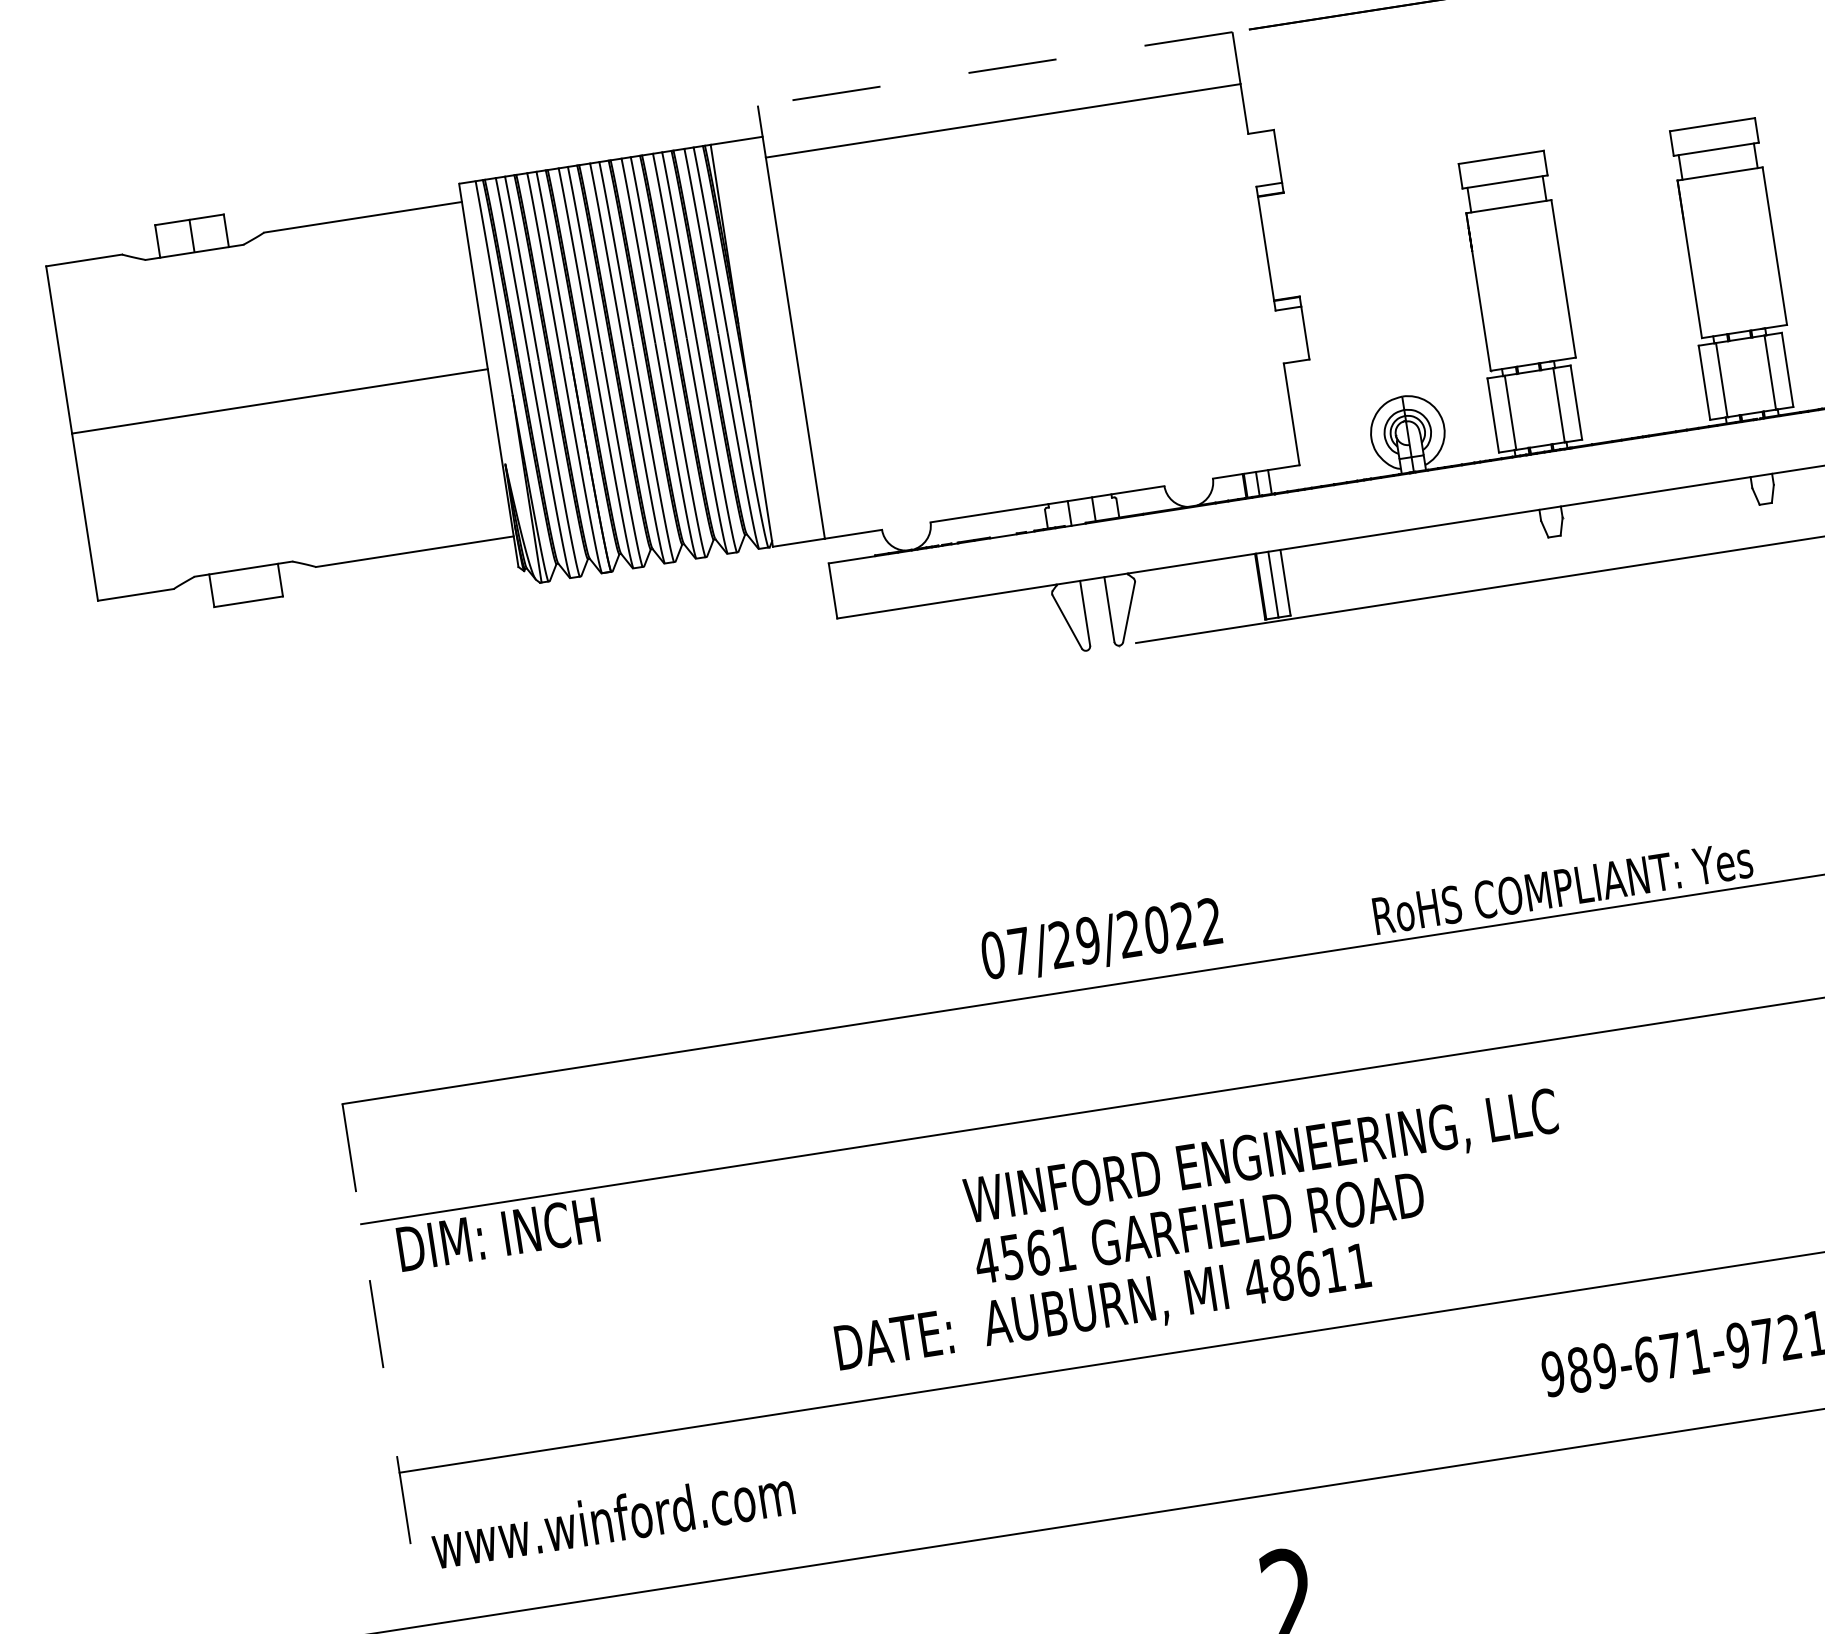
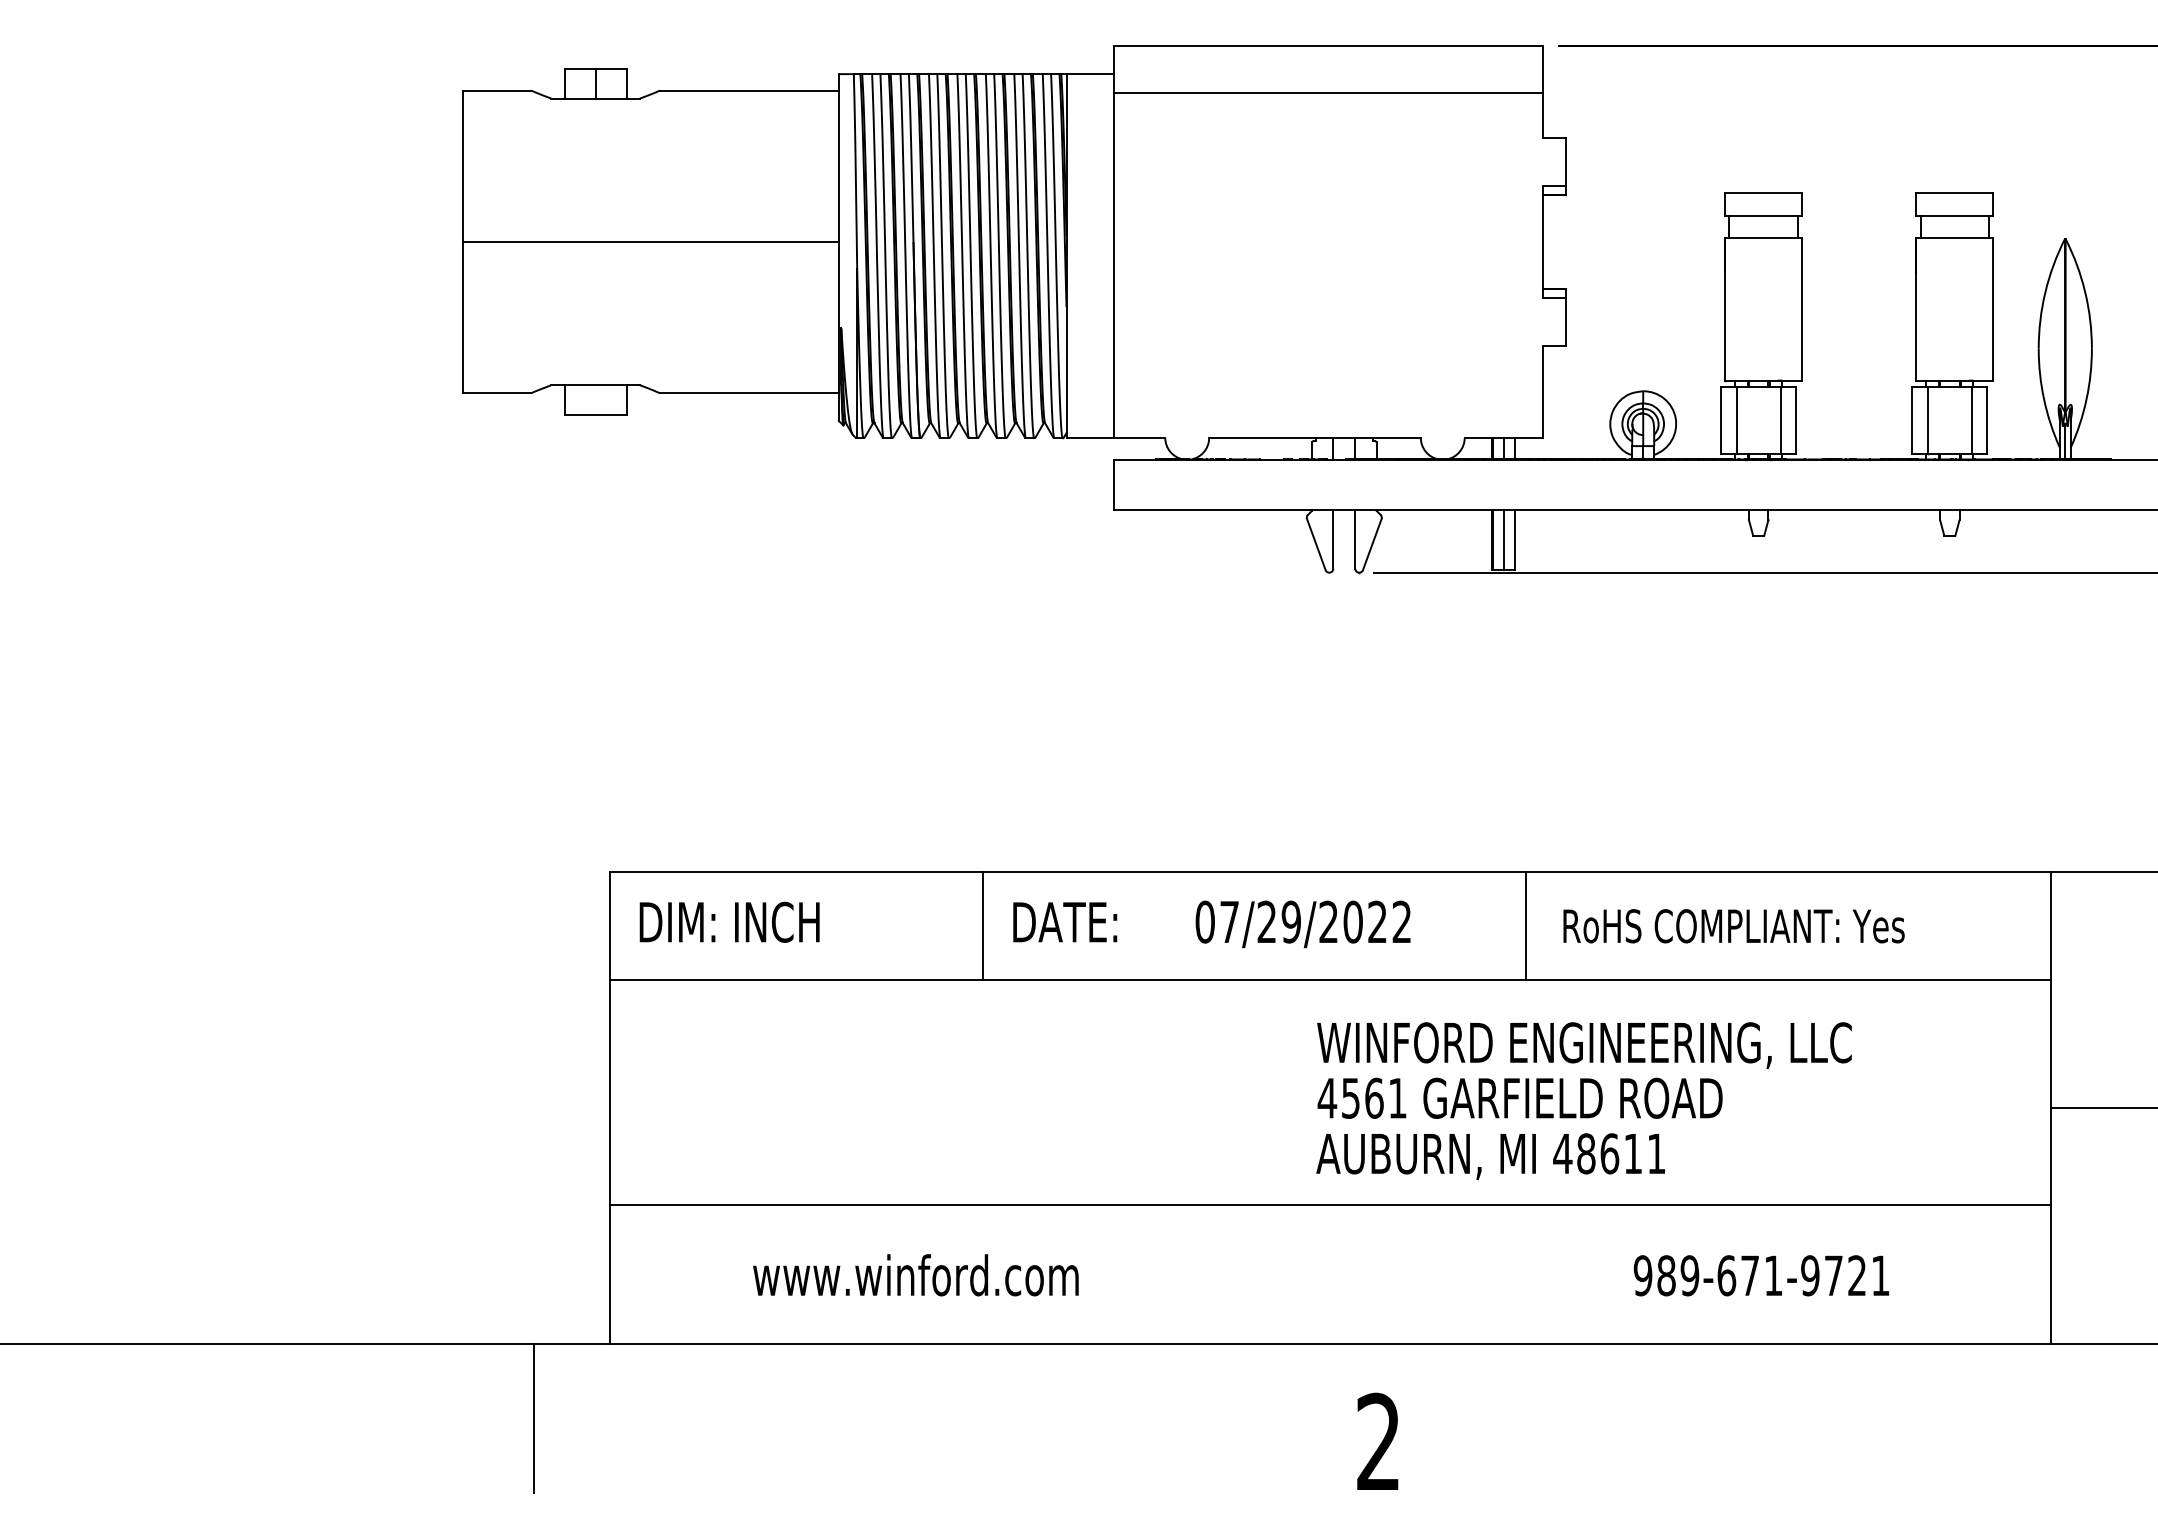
line: (995, 68) -> (1328, 45), dashed -> solid
text: (1562, 888) -> (1733, 926), moved
text: (1101, 941) -> (1302, 924), moved
line: (1364, 1006) -> (1526, 925), added
line: (763, 1099) -> (982, 925), added
text: (1269, 1219) -> (1583, 1100), moved
text: (497, 1233) -> (729, 921), moved
text: (894, 1339) -> (1065, 922), moved
line: (382, 1366) -> (609, 1108), dashed -> solid
text: (612, 1519) -> (915, 1275), moved

